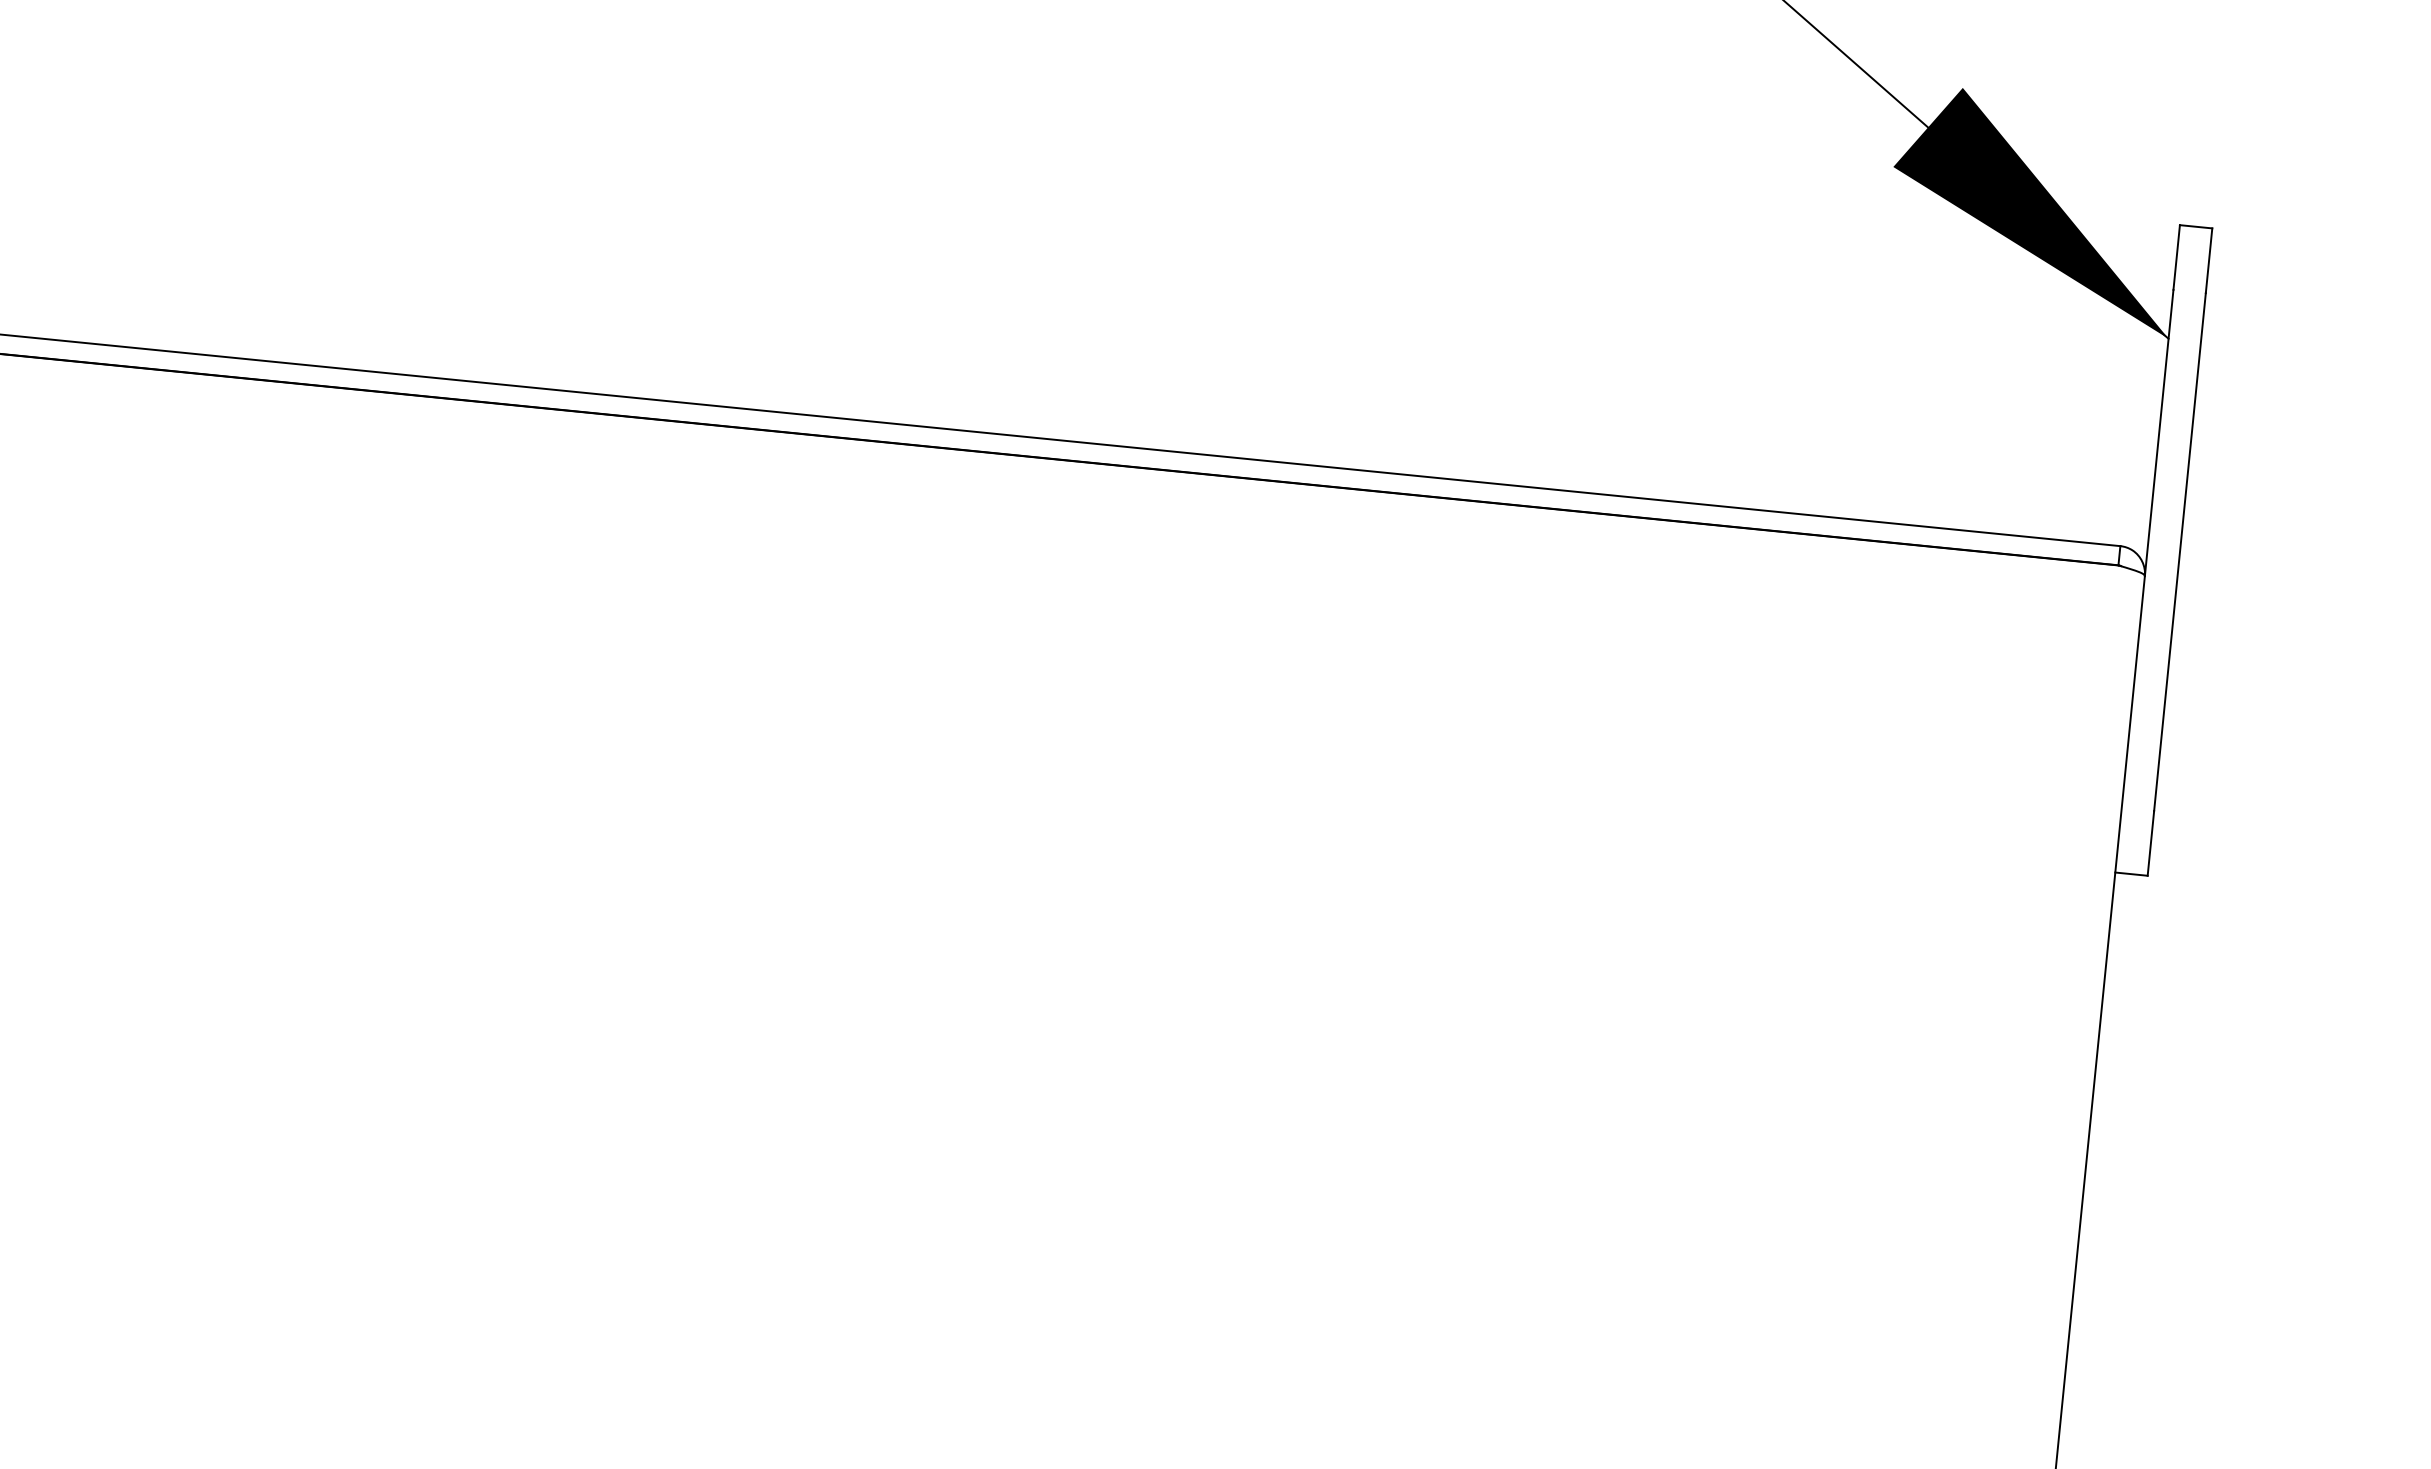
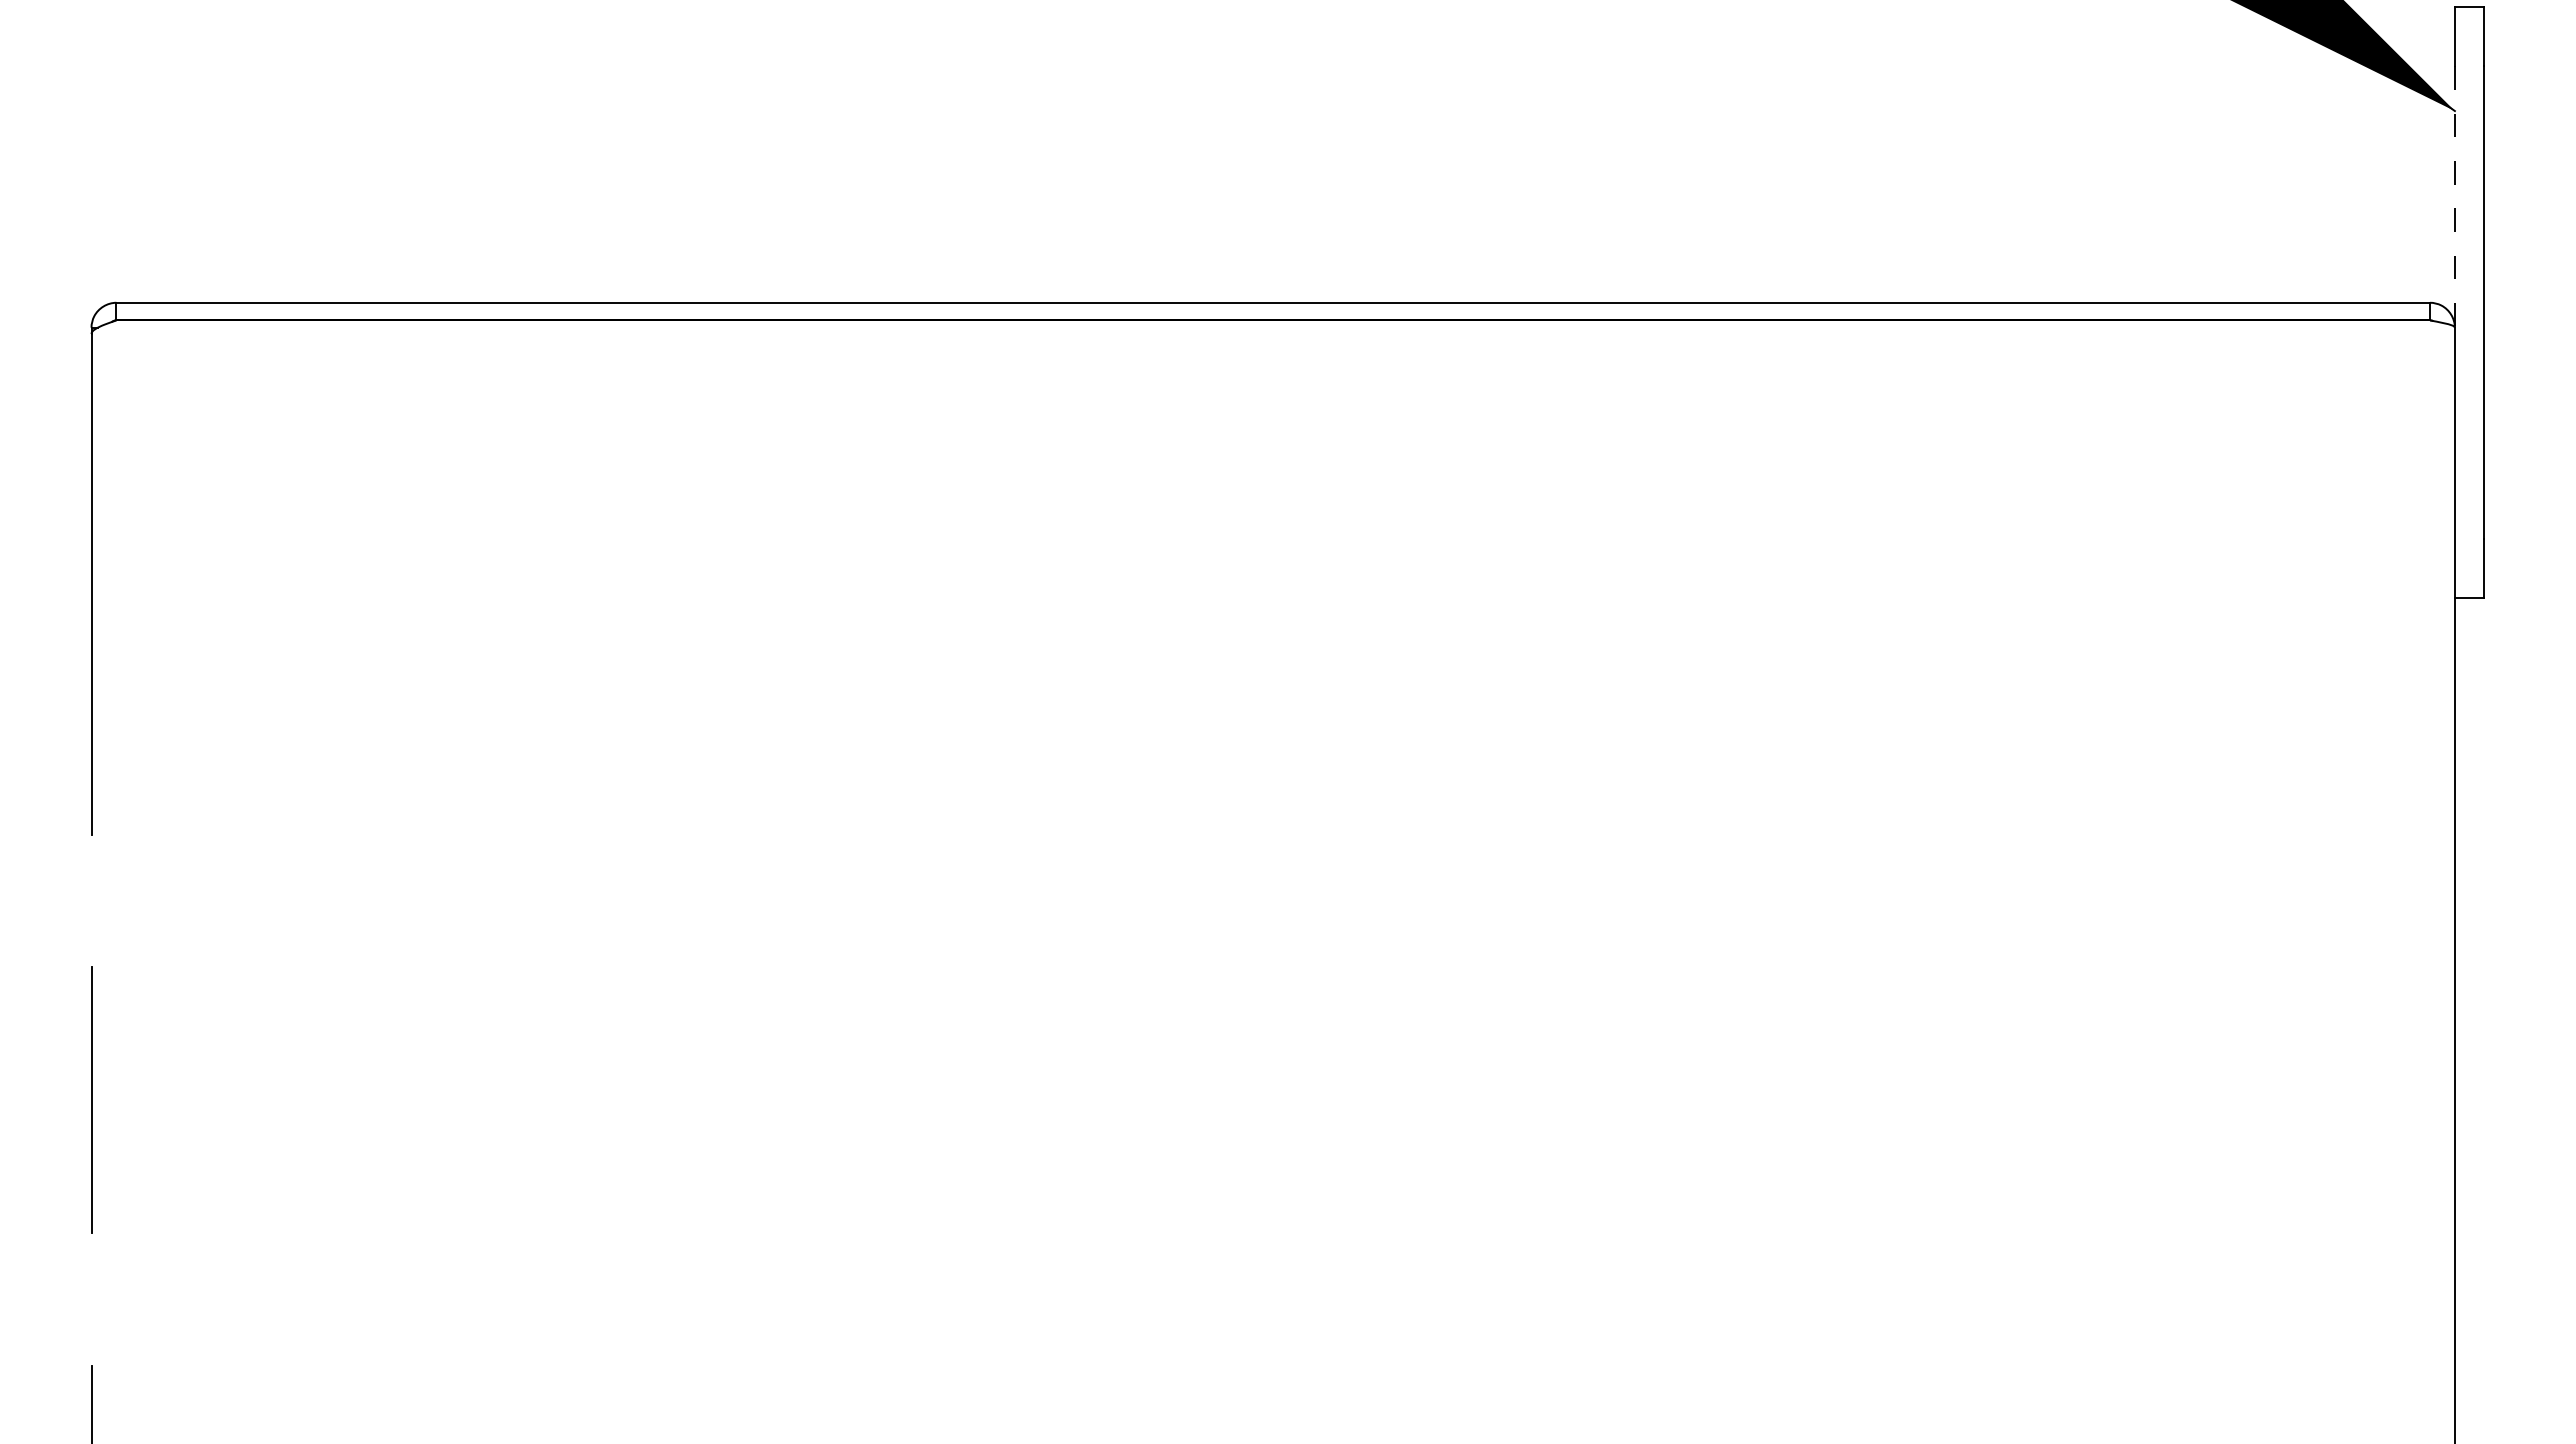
line: (2158, 433) -> (2454, 197), solid -> dashed

